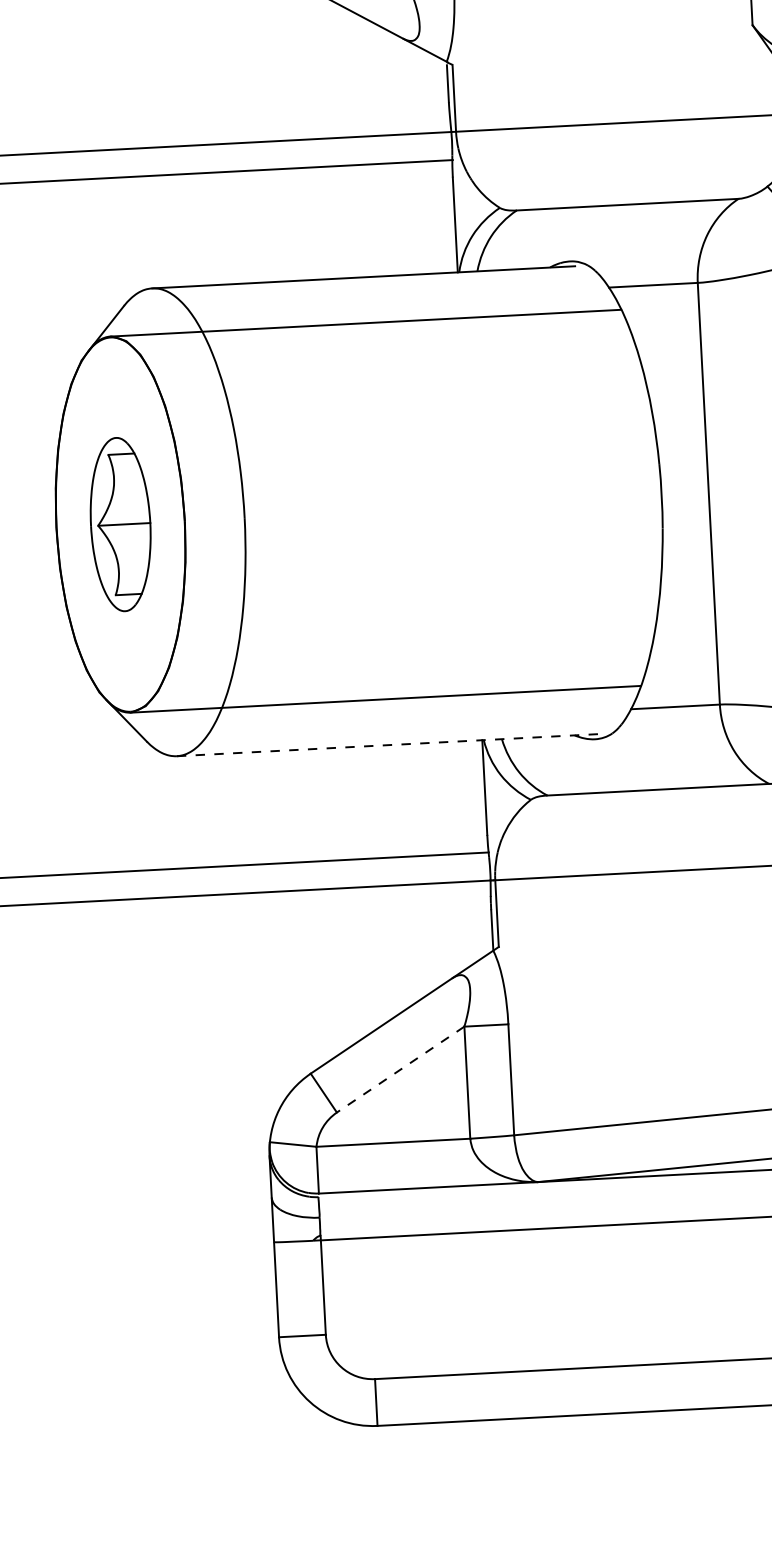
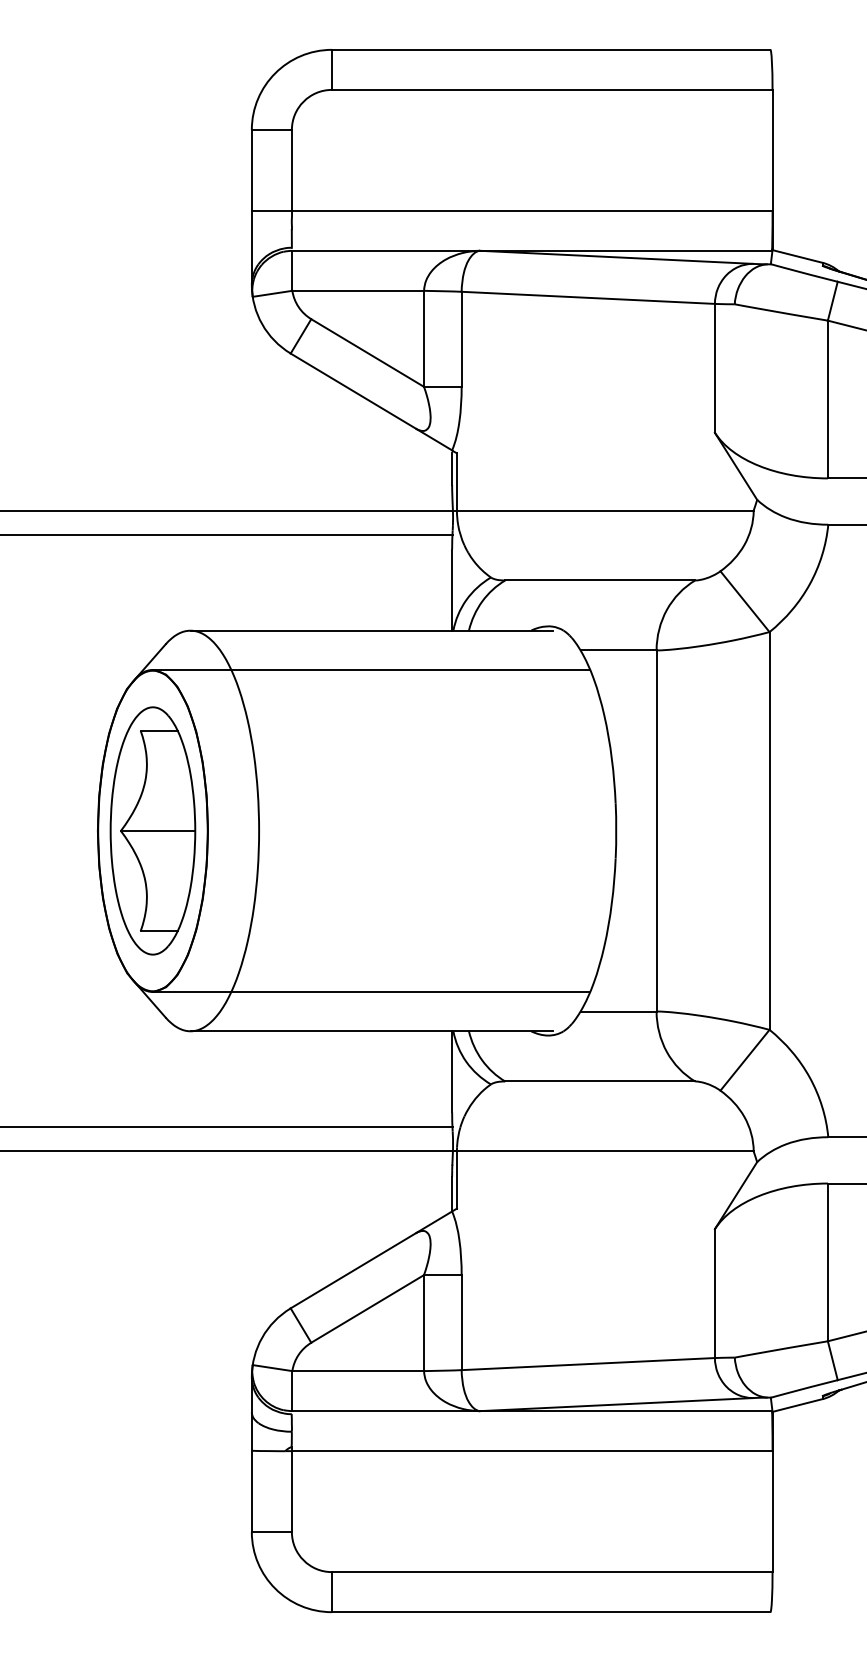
part: (120, 524) -> (152, 830), size x1.67
line: (388, 745) -> (371, 1031), dashed -> solid
line: (400, 1069) -> (367, 1308), dashed -> solid

